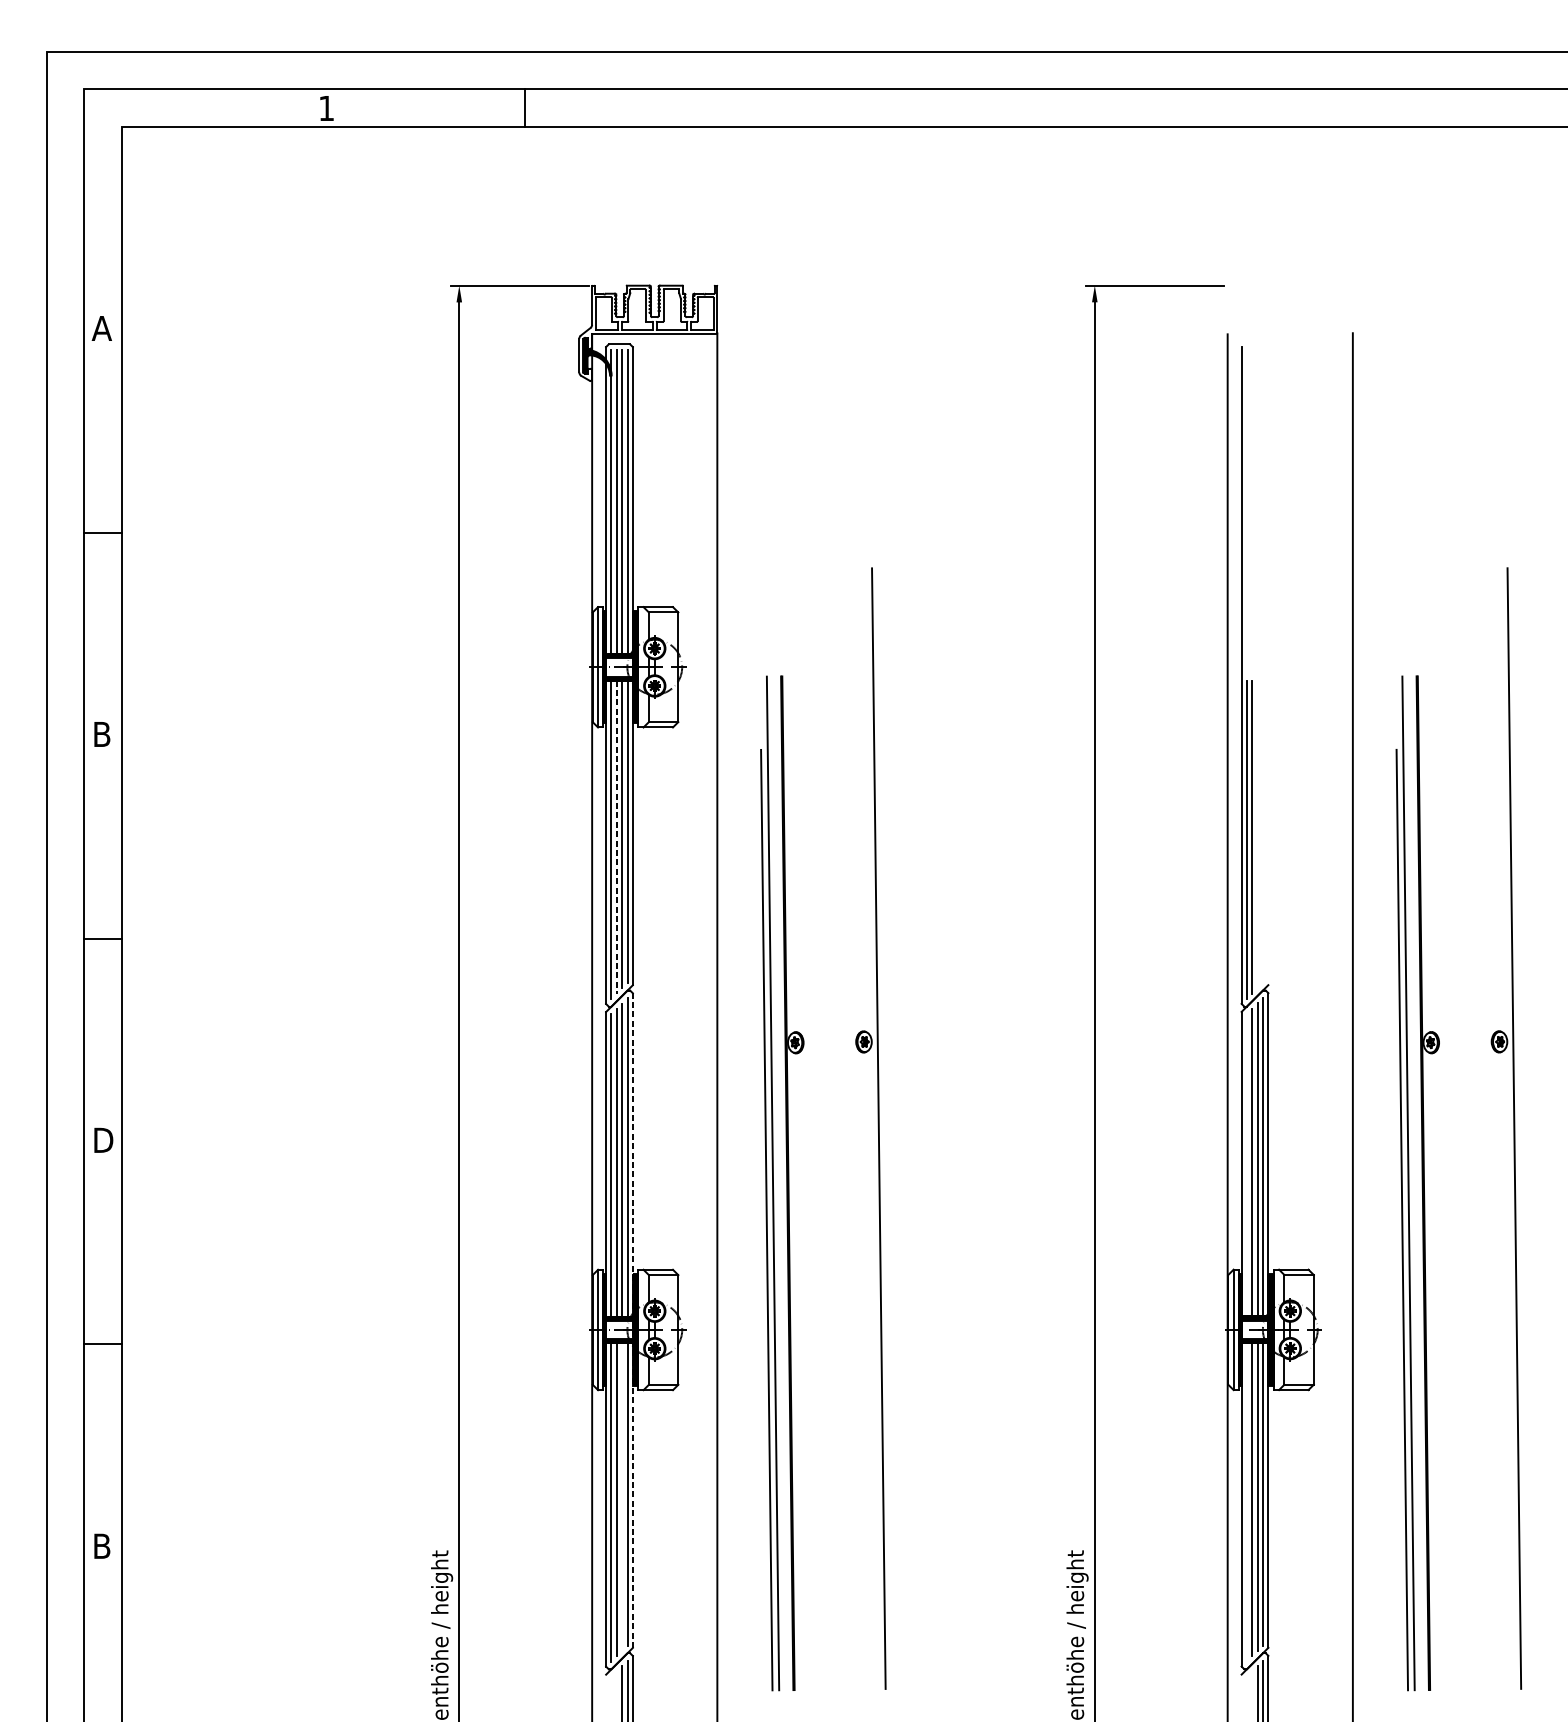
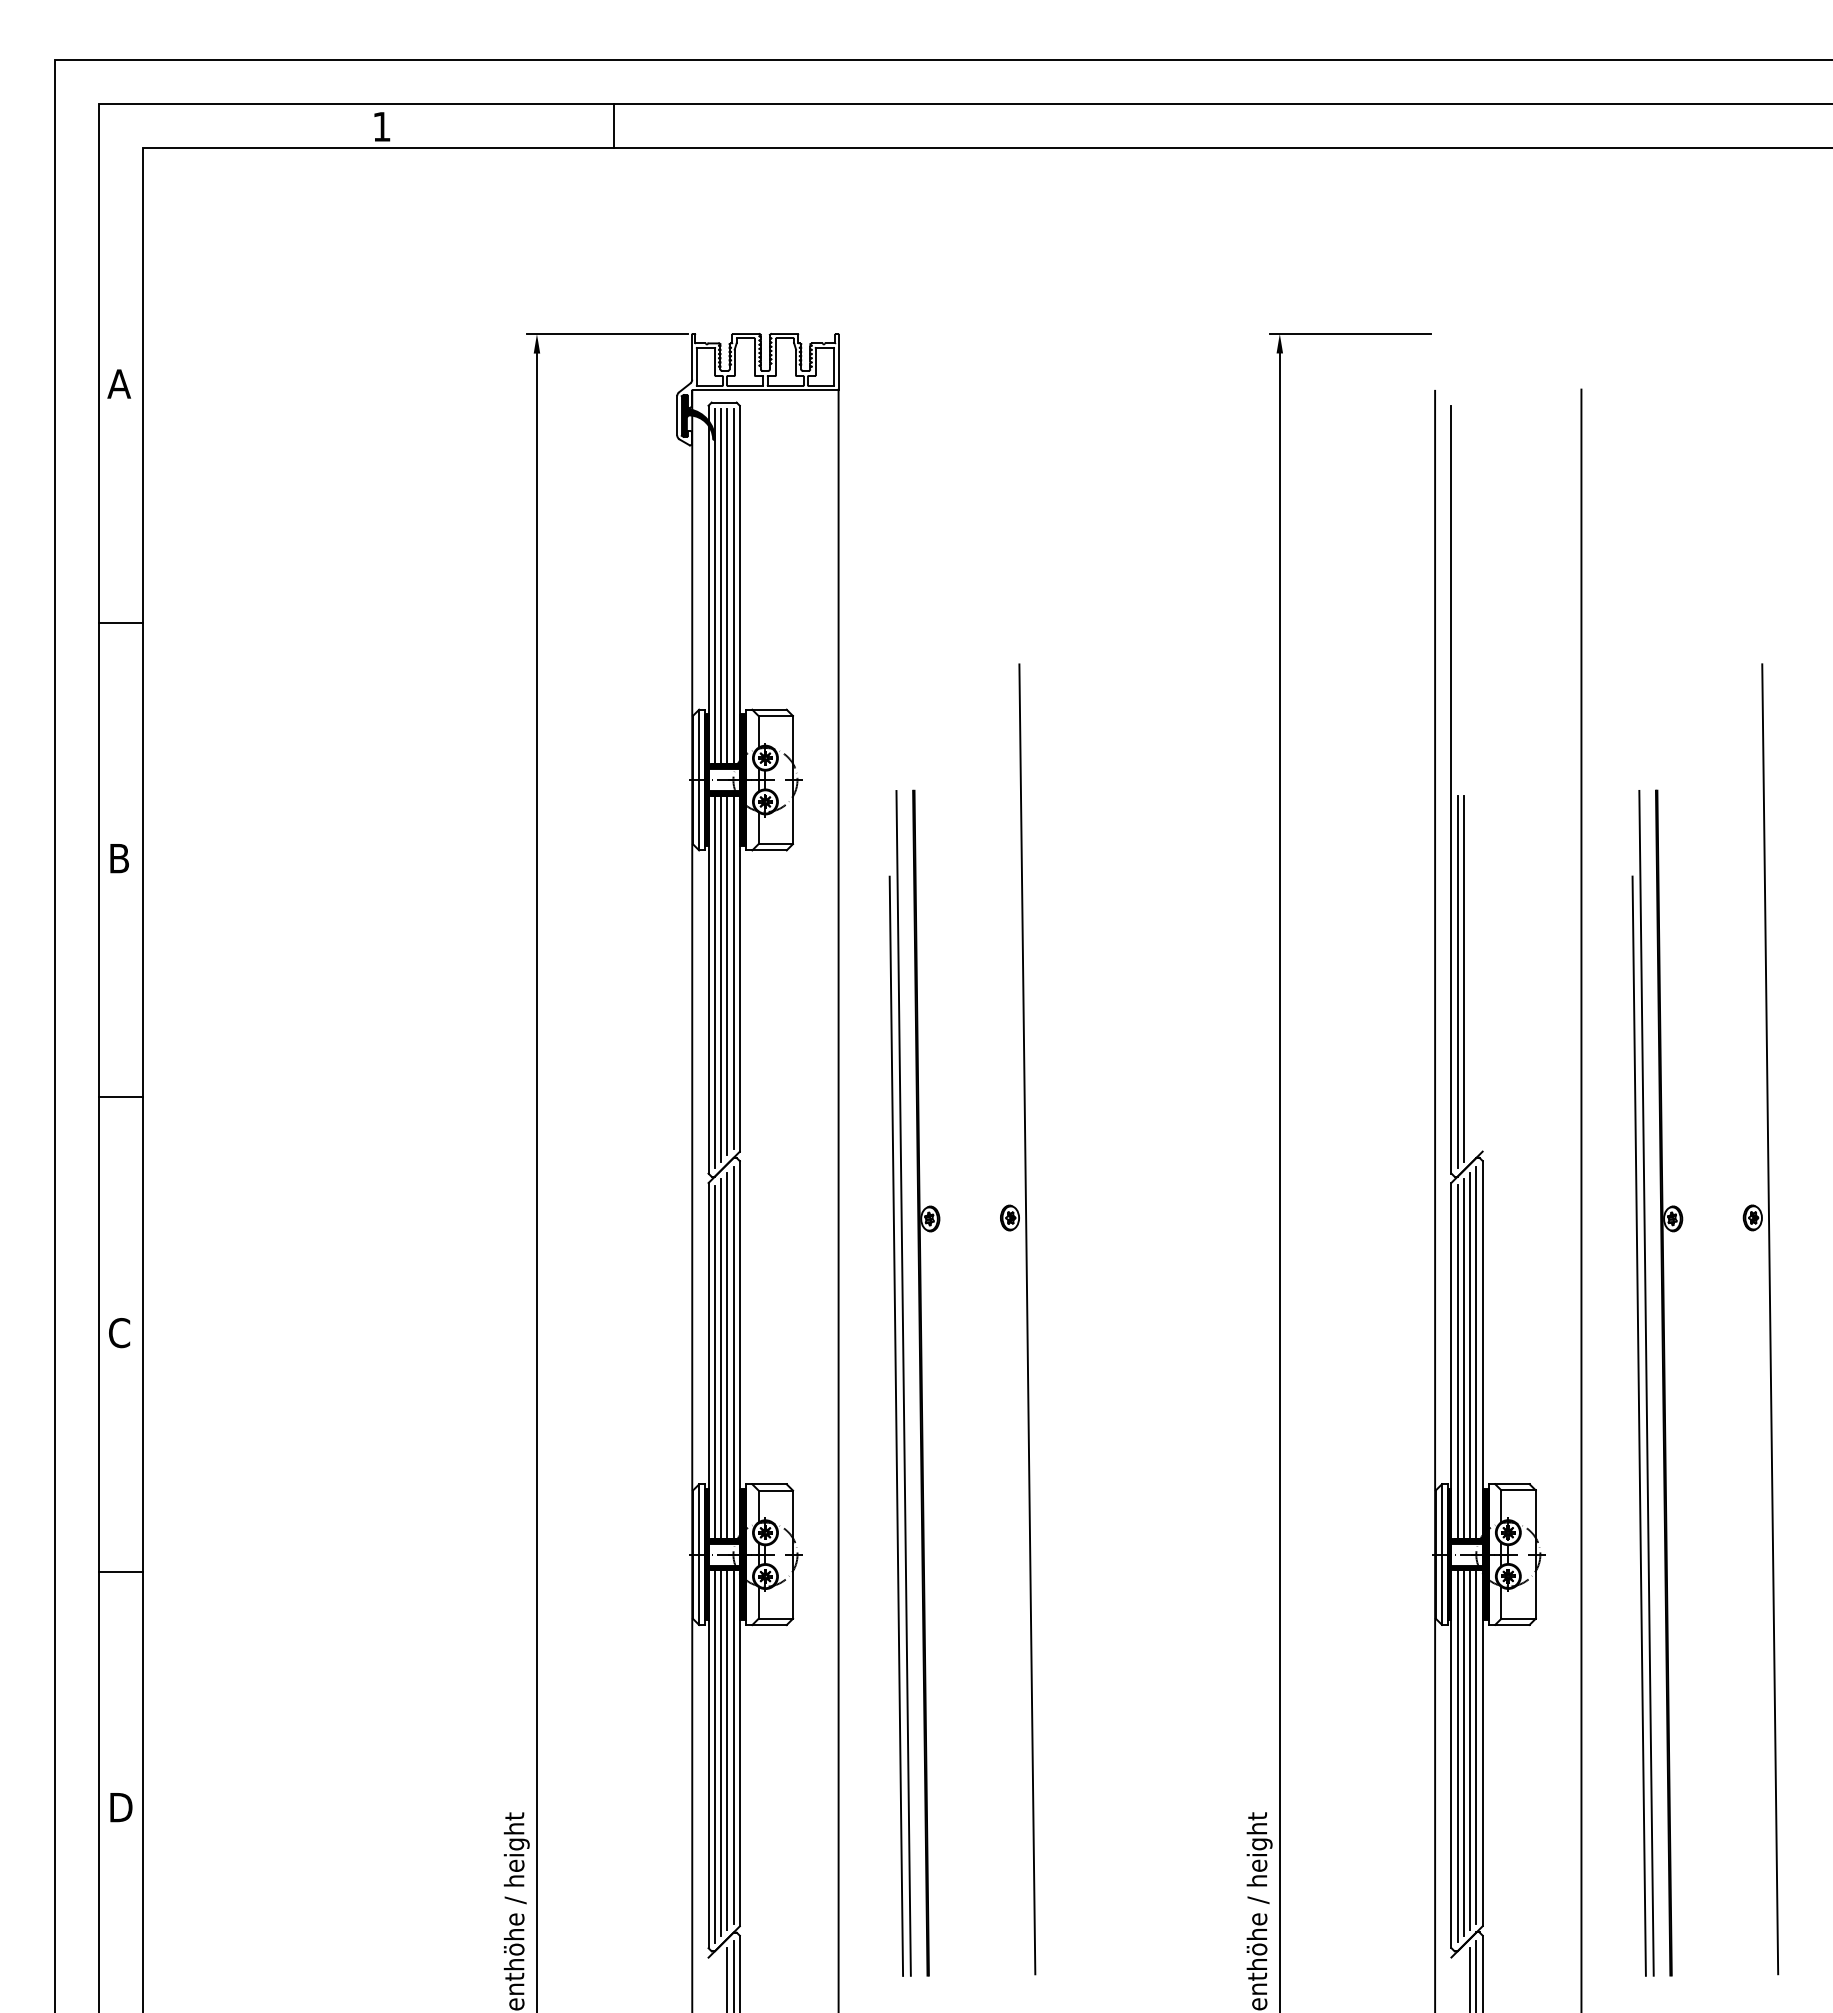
line: (617, 837) -> (721, 978), dashed -> solid
text: (103, 1140) -> (120, 1333), D -> C
line: (1246, 1164) -> (1457, 1361), added
line: (632, 1320) -> (739, 1543), dashed -> solid
line: (622, 1497) -> (727, 1750), added
line: (1246, 1502) -> (1457, 1756), added
text: (105, 1546) -> (123, 1807), B -> D

